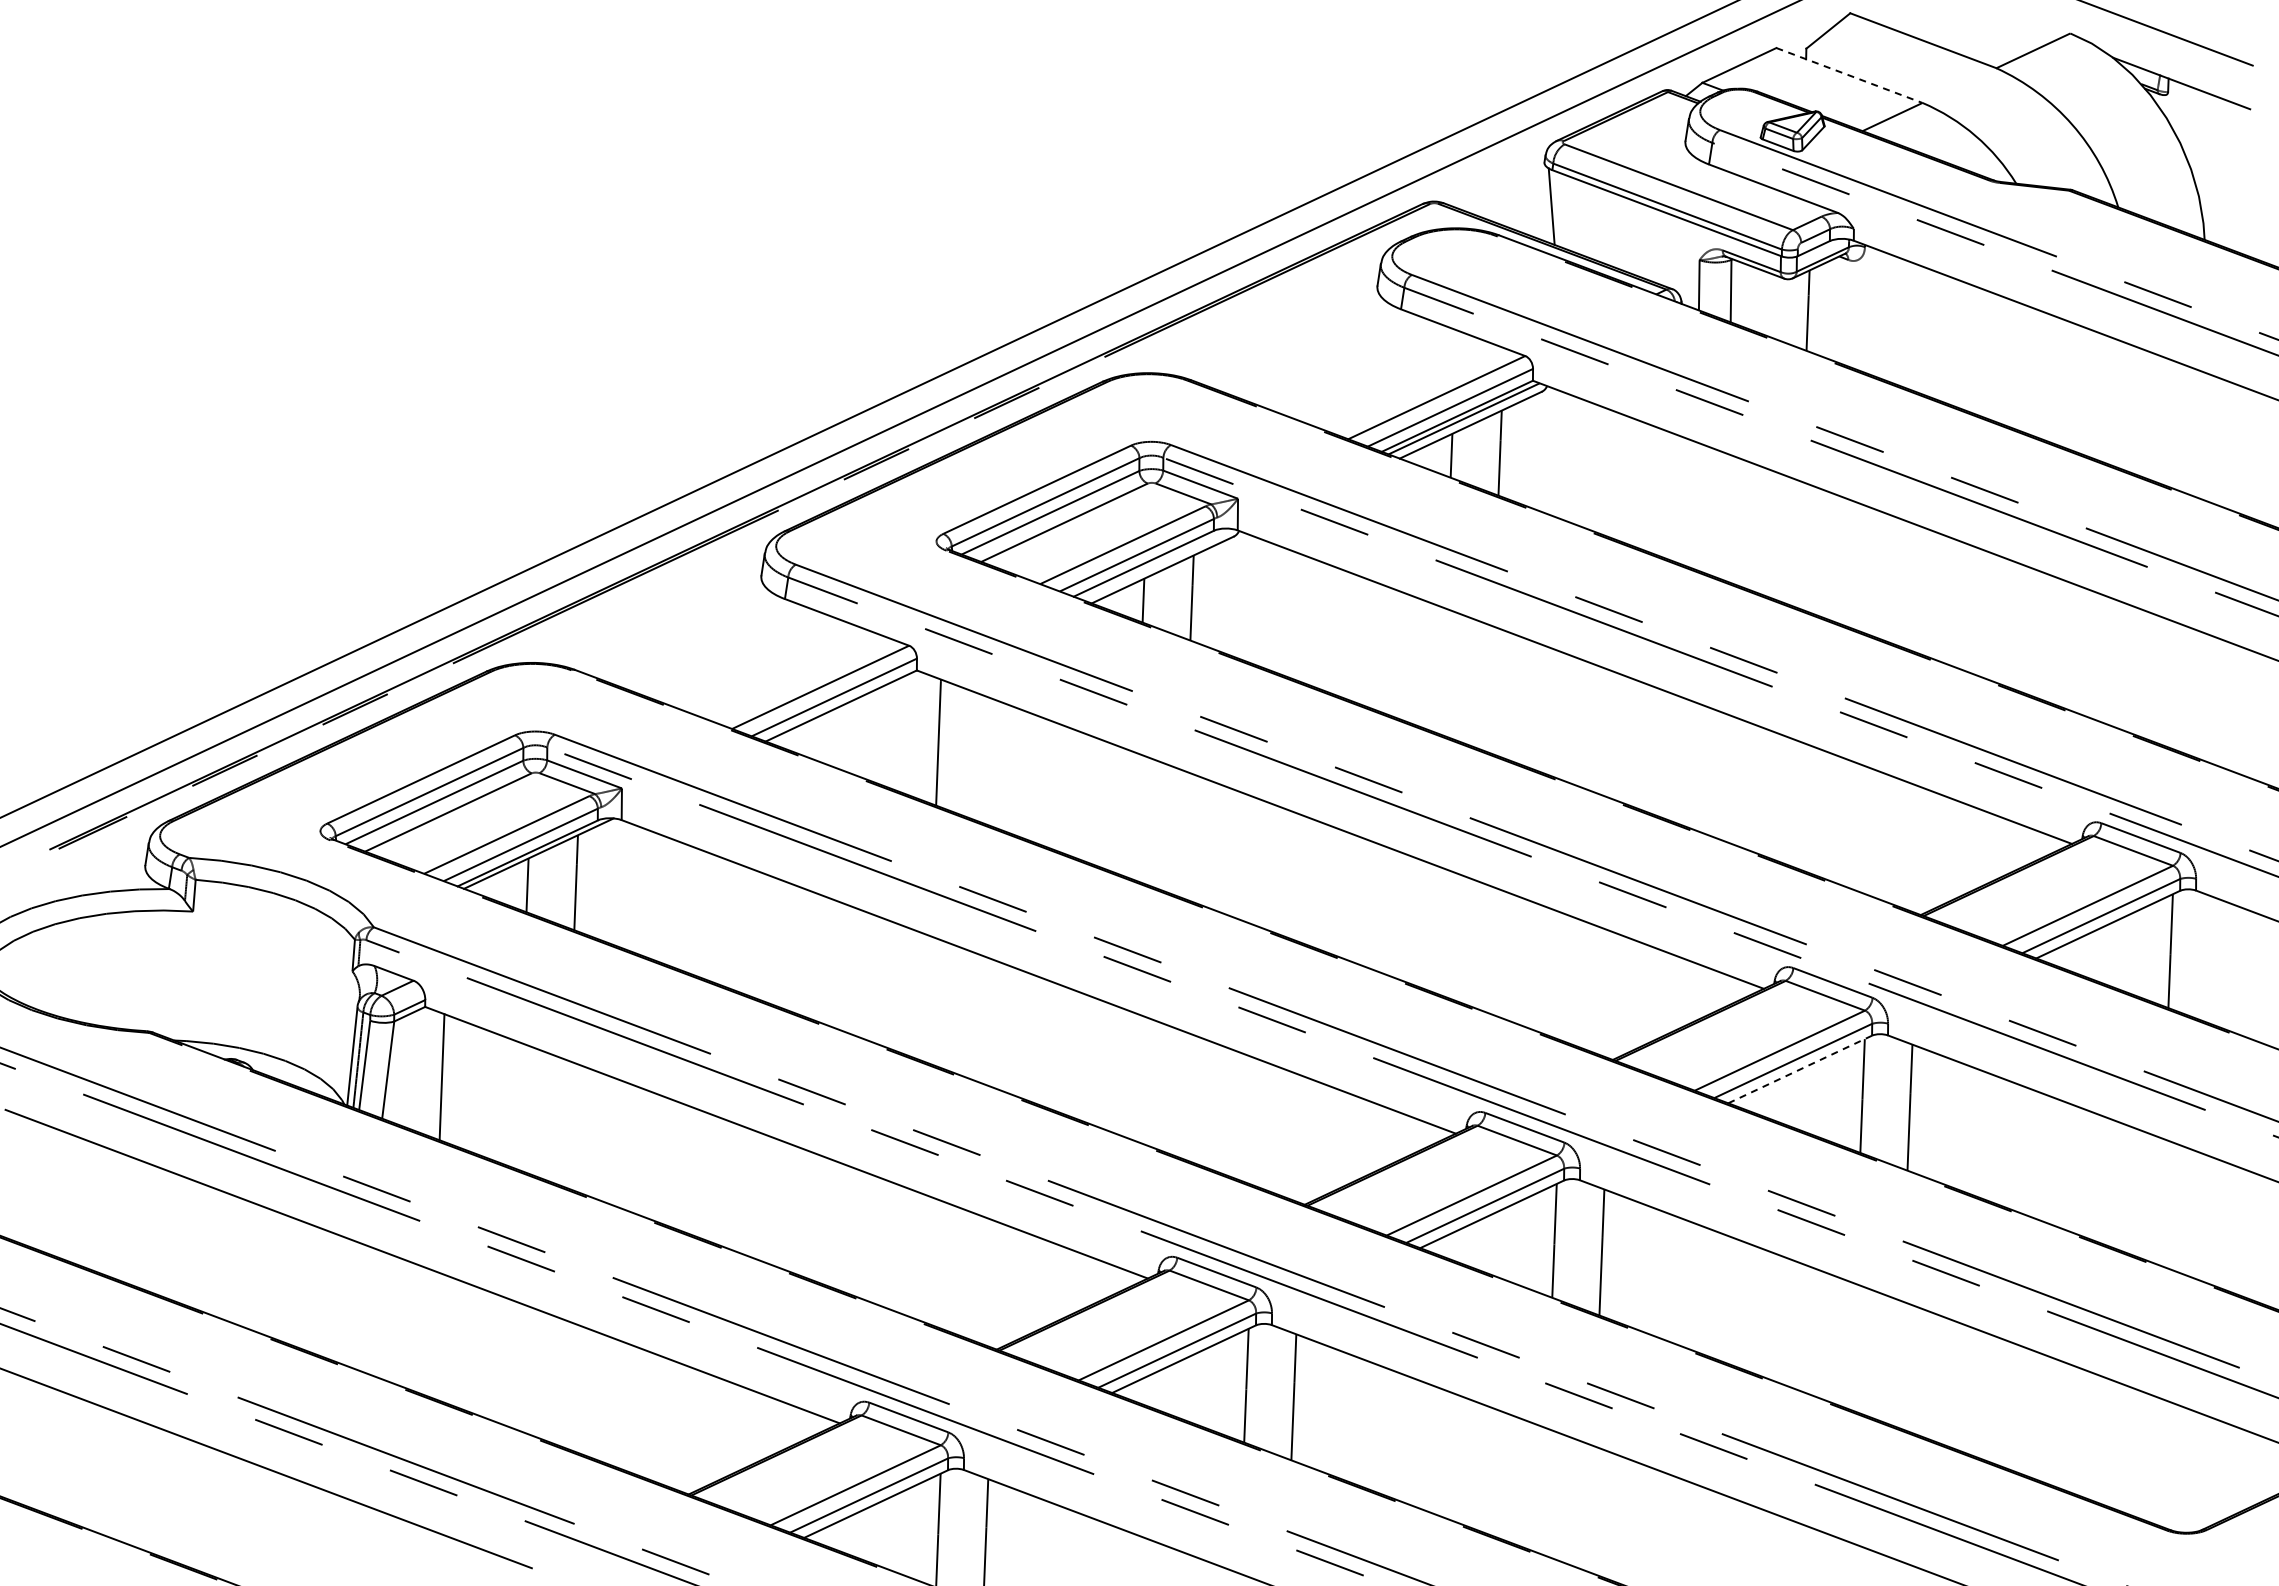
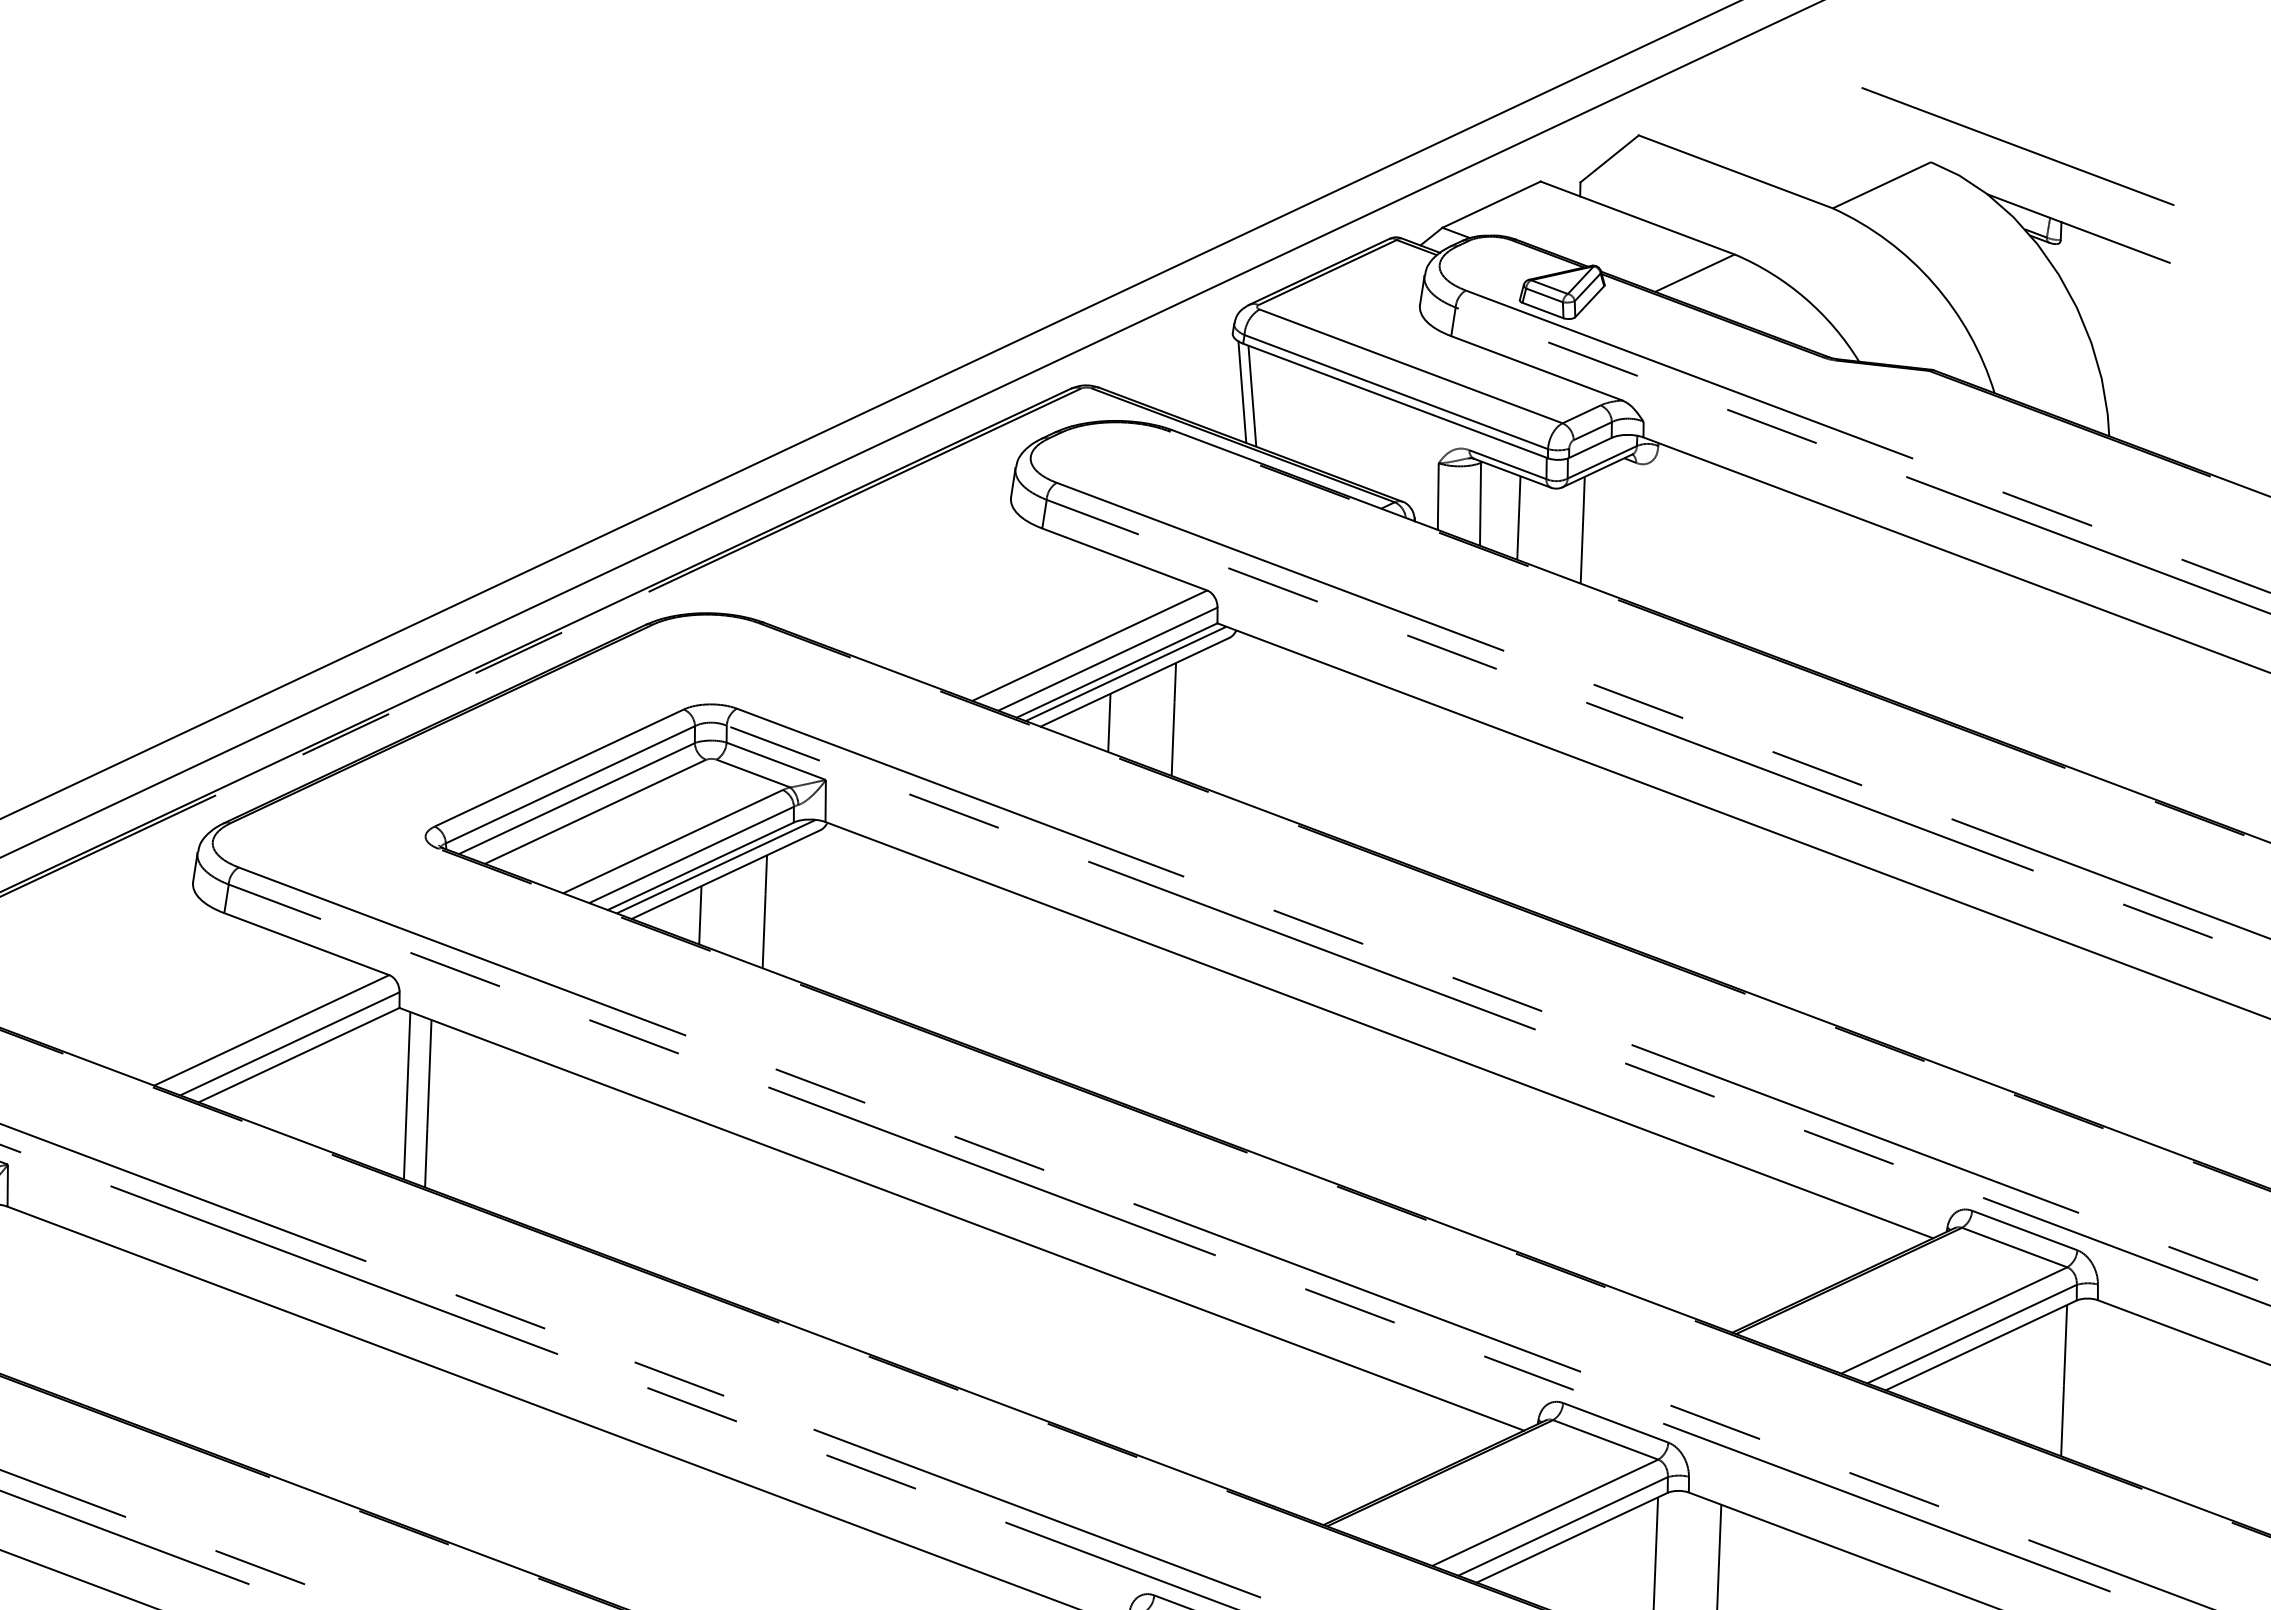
line: (1849, 75) -> (1637, 218), dashed -> solid
line: (1559, 209) -> (1252, 395), added
line: (1759, 300) -> (1518, 516), added
line: (1155, 563) -> (716, 865), added
line: (922, 736) -> (406, 1095), added
line: (1800, 1069) -> (1572, 1537), dashed -> solid

